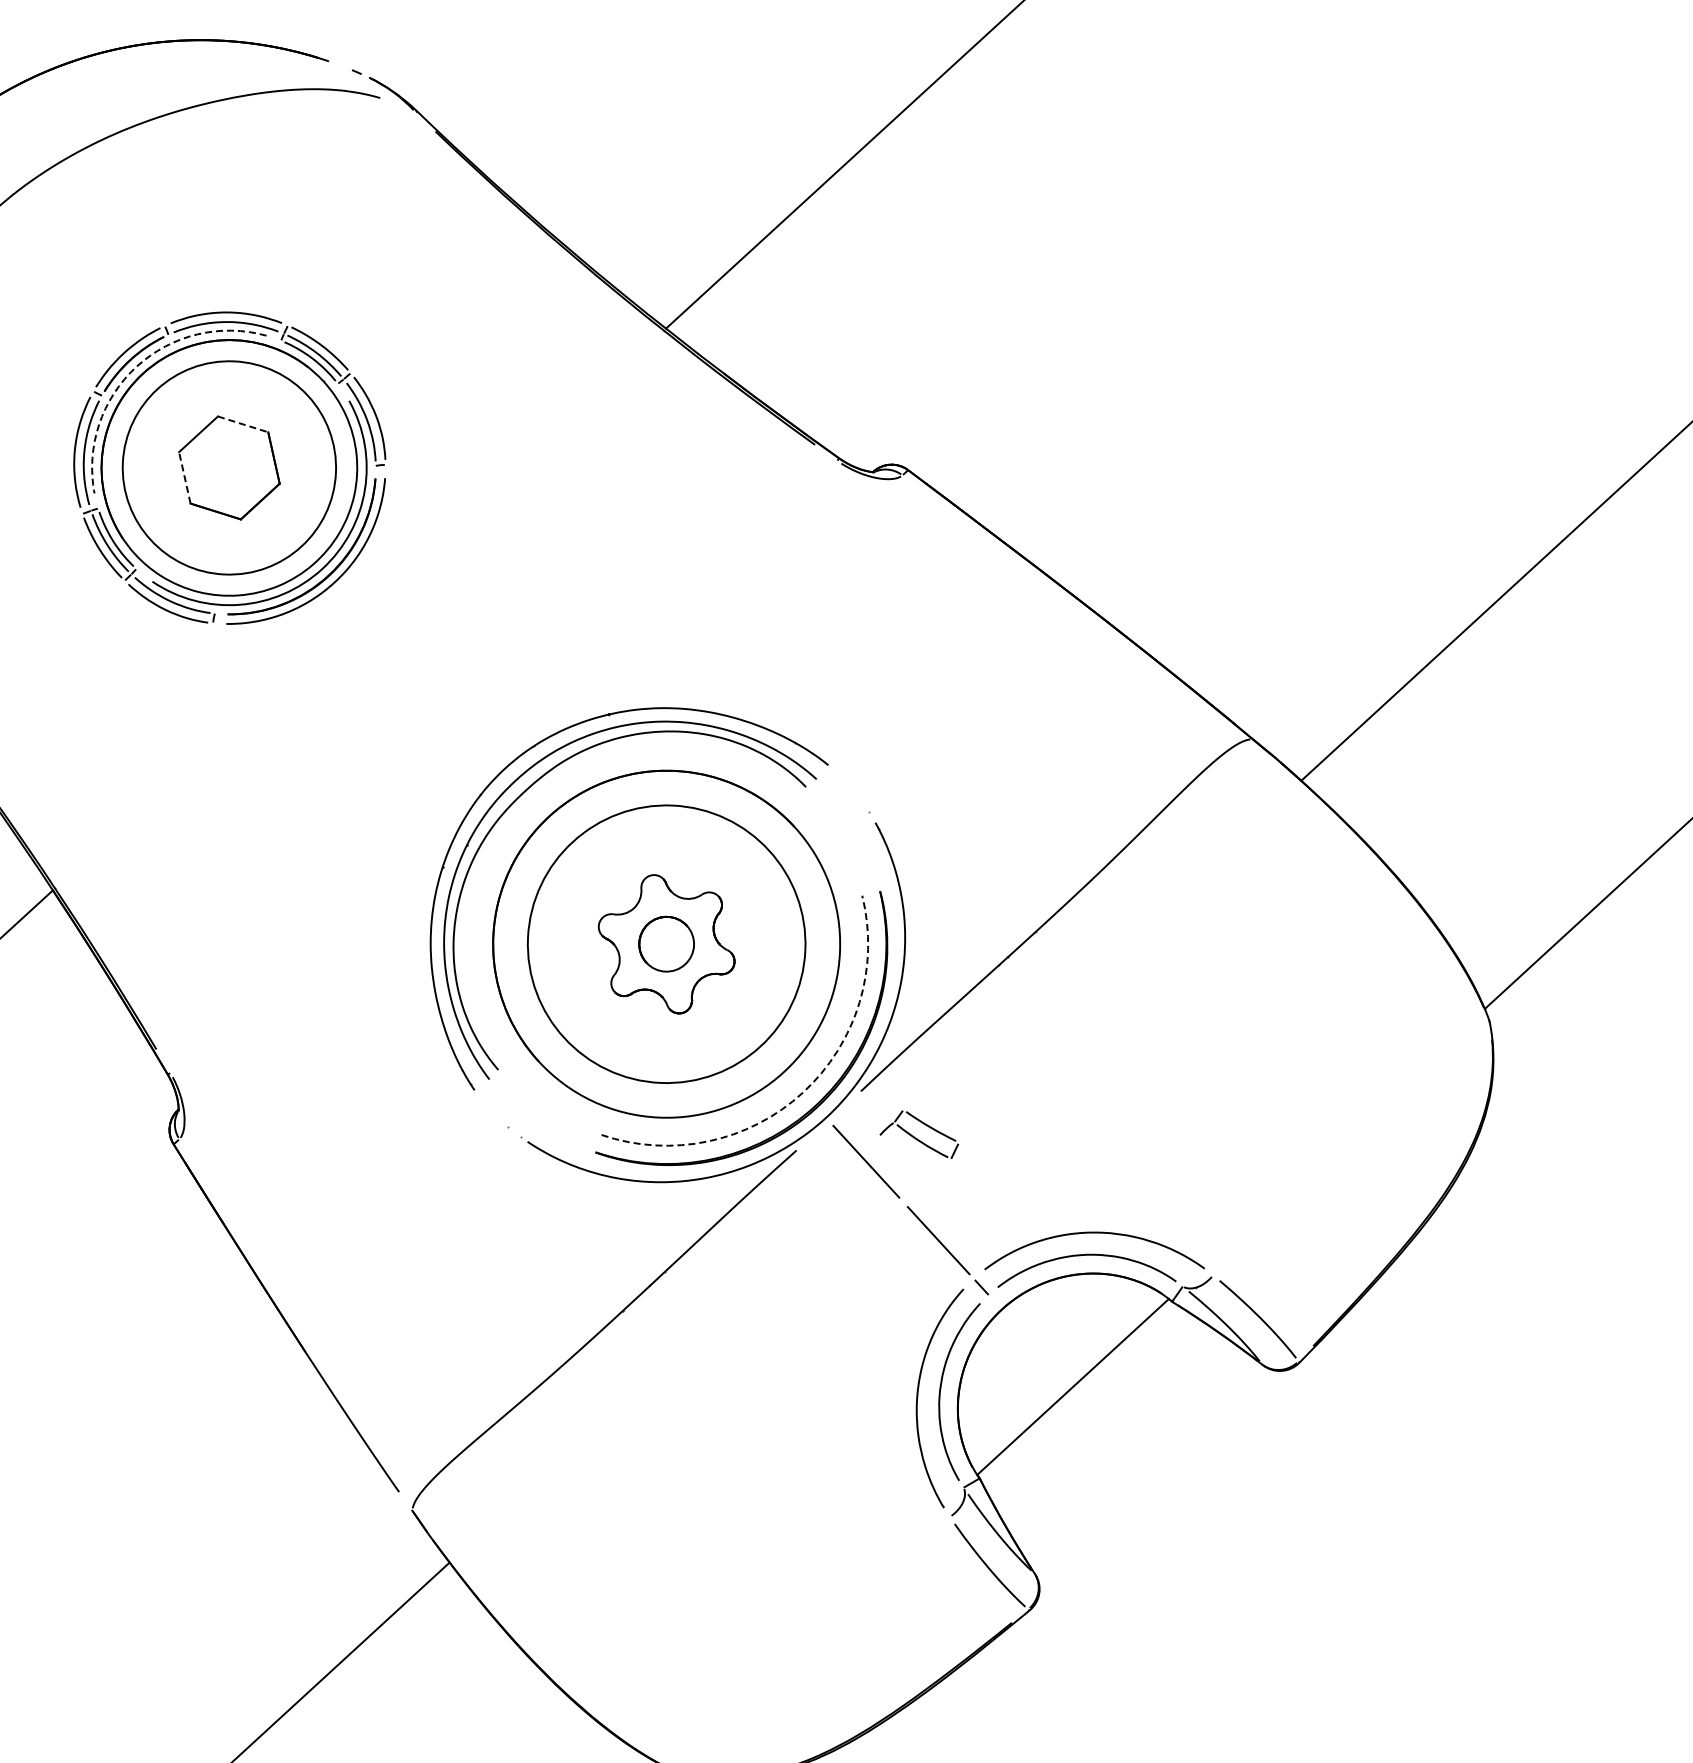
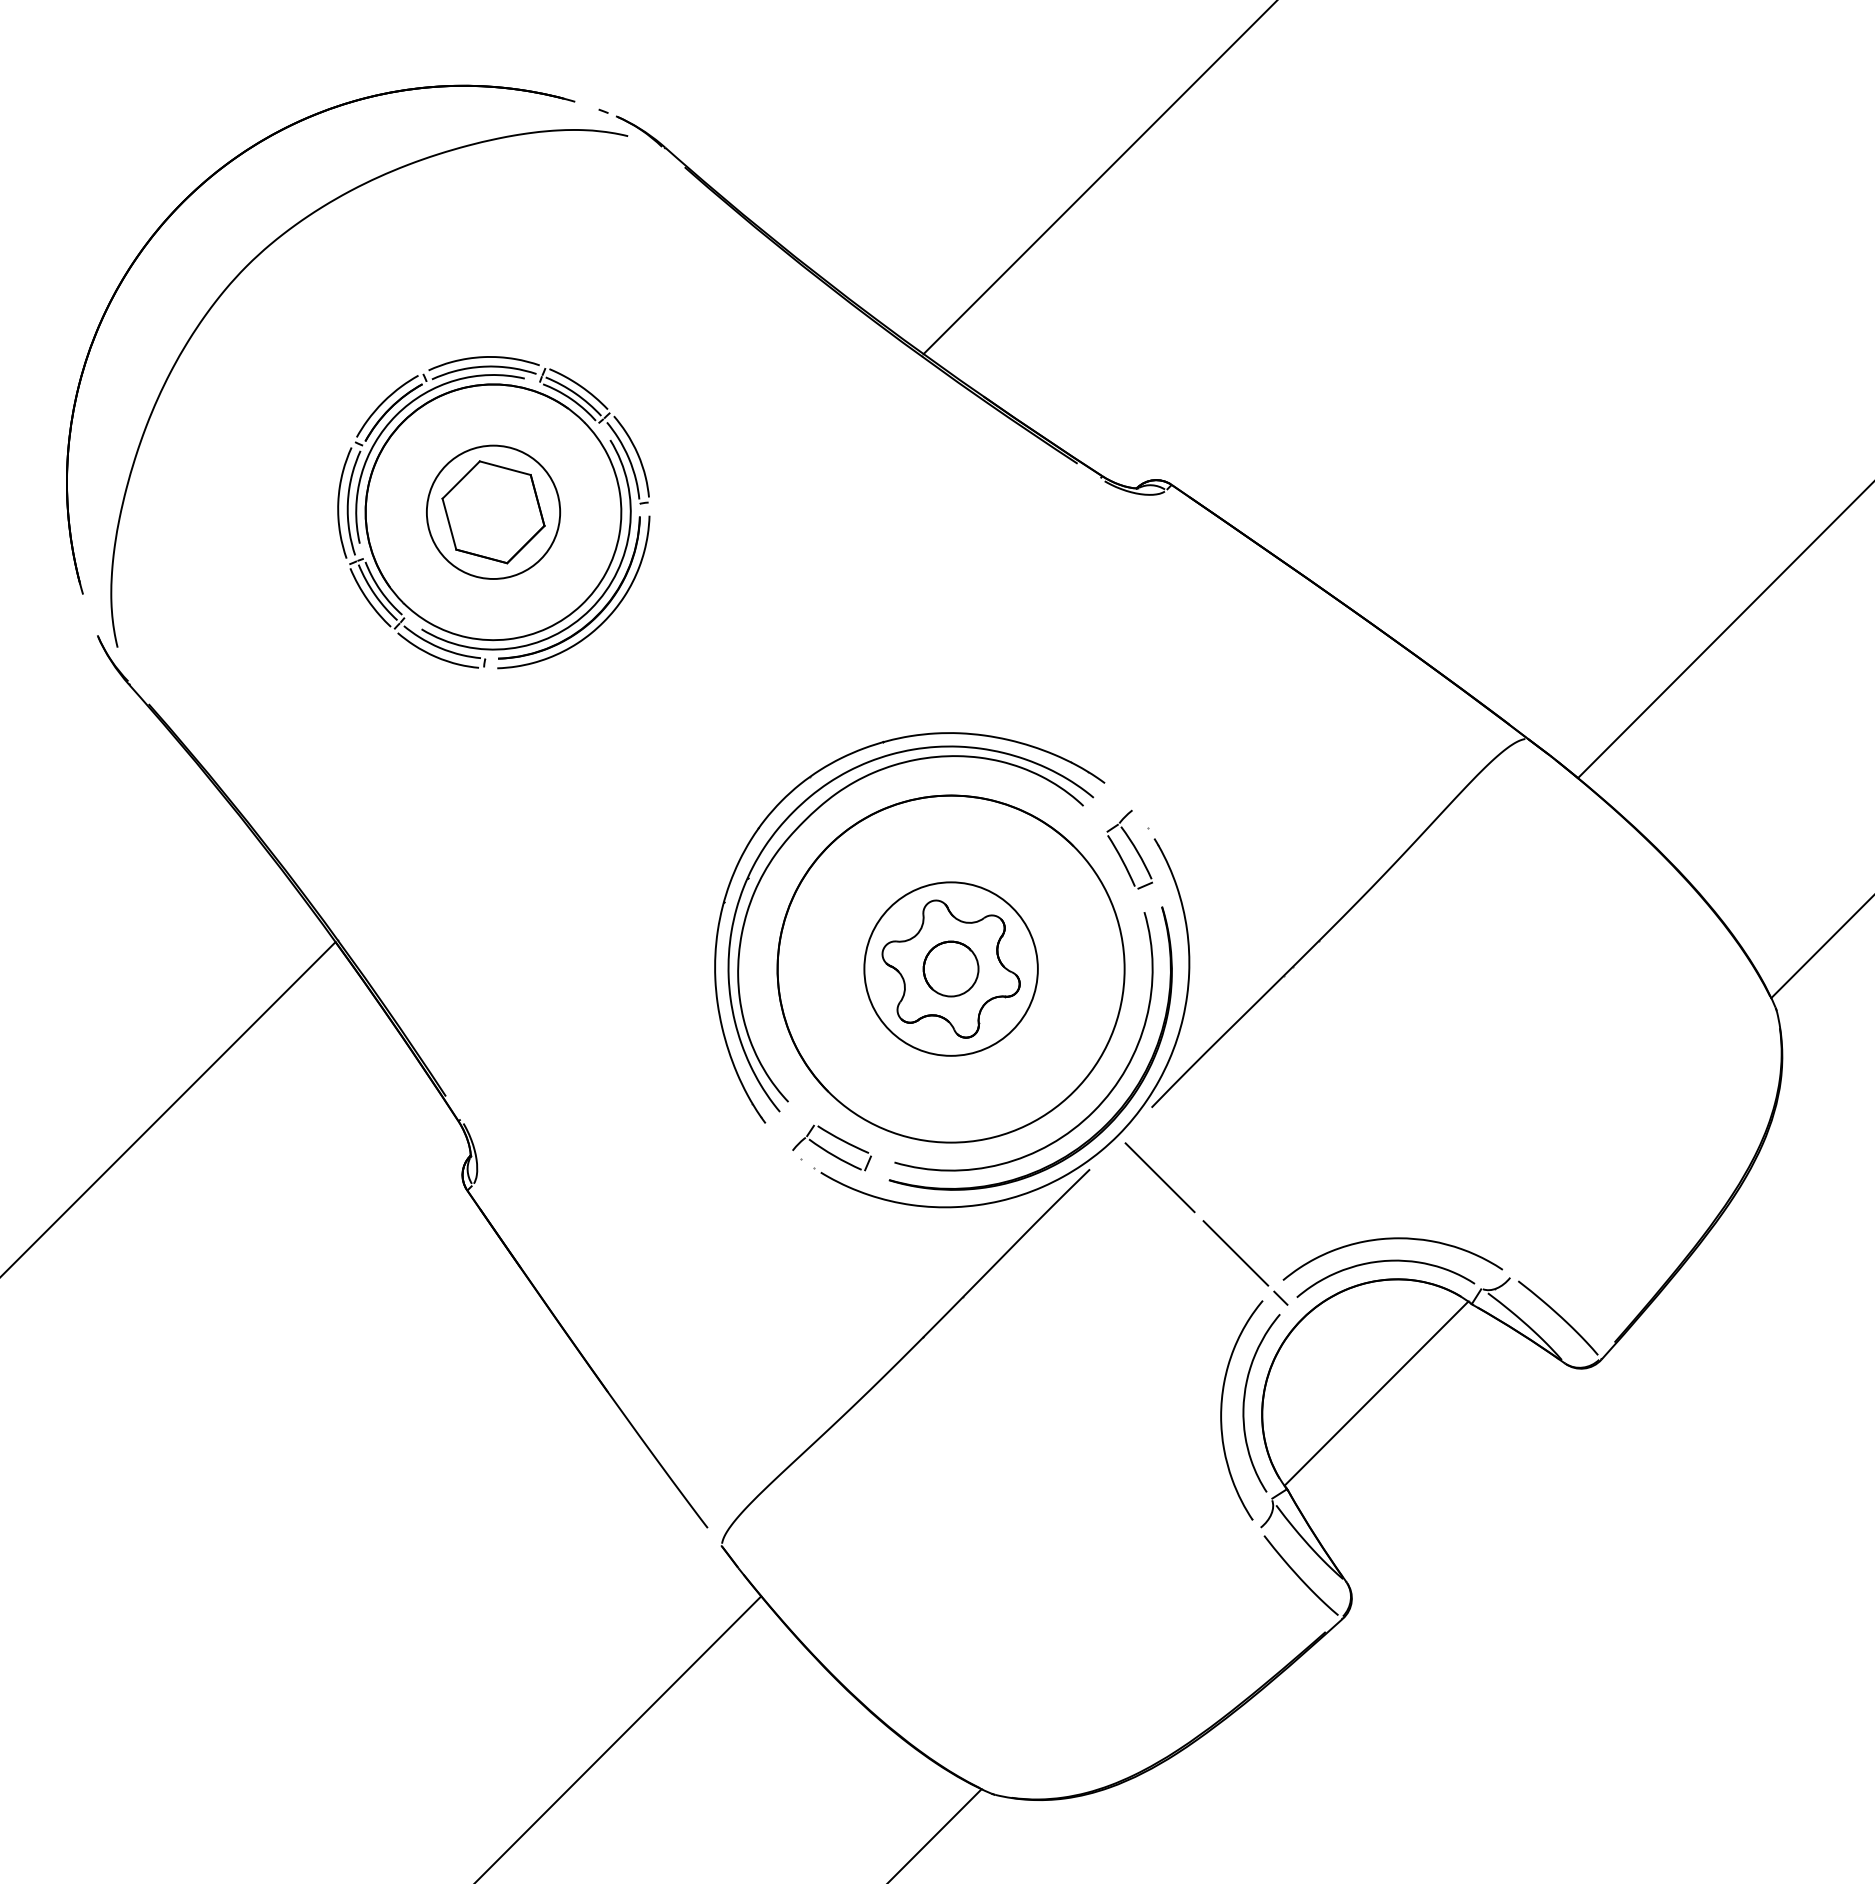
arc: (136, 366) -> (396, 415), dashed -> solid
line: (243, 424) -> (505, 468), dashed -> solid
circle: (229, 467) -> (493, 511), size x0.62
line: (184, 477) -> (449, 523), dashed -> solid
part: (850, 832) -> (1129, 849), added
circle: (666, 943) -> (950, 968), size x0.62
arc: (802, 1092) -> (1093, 1111), dashed -> solid
part: (919, 1133) -> (831, 1147), moved

